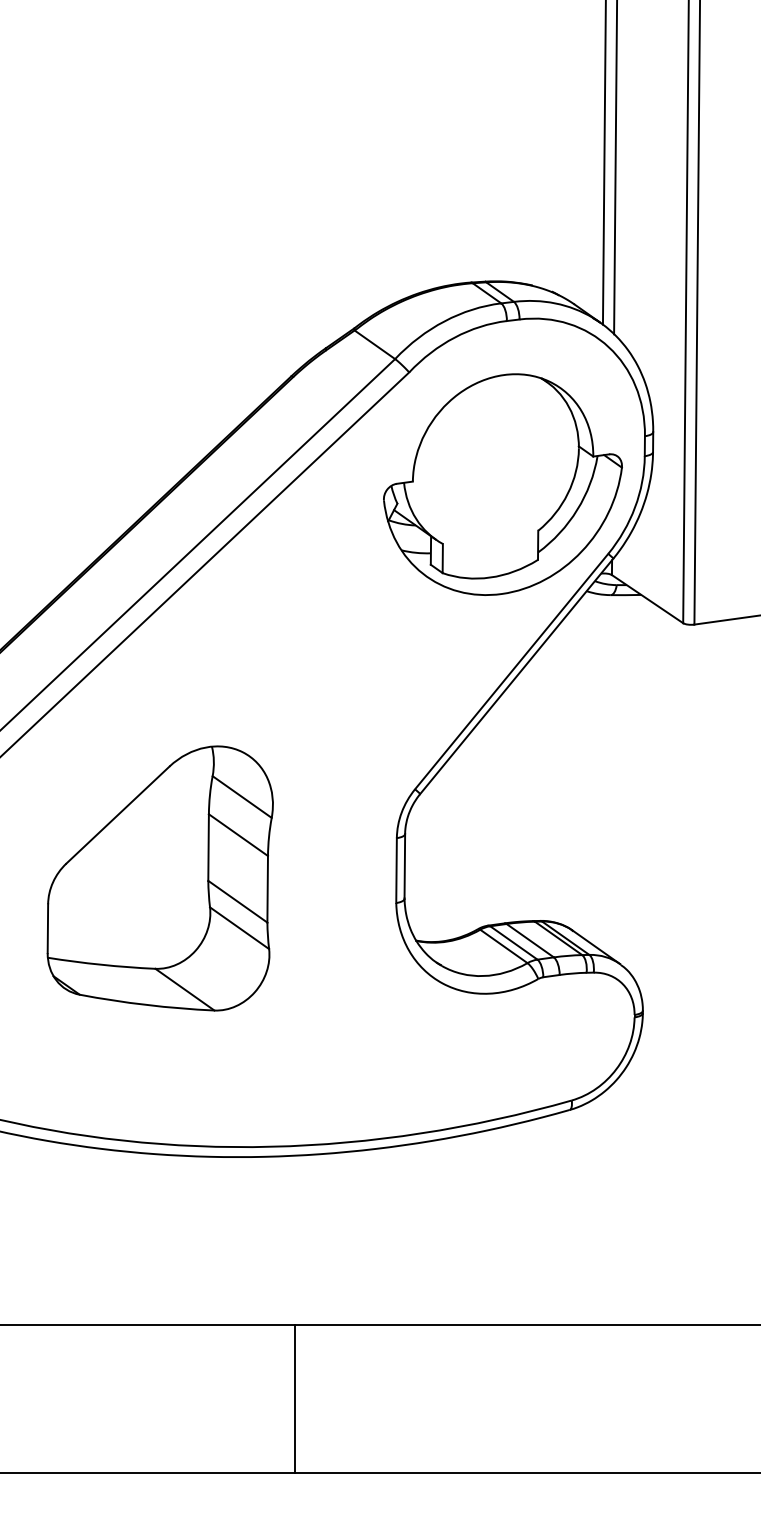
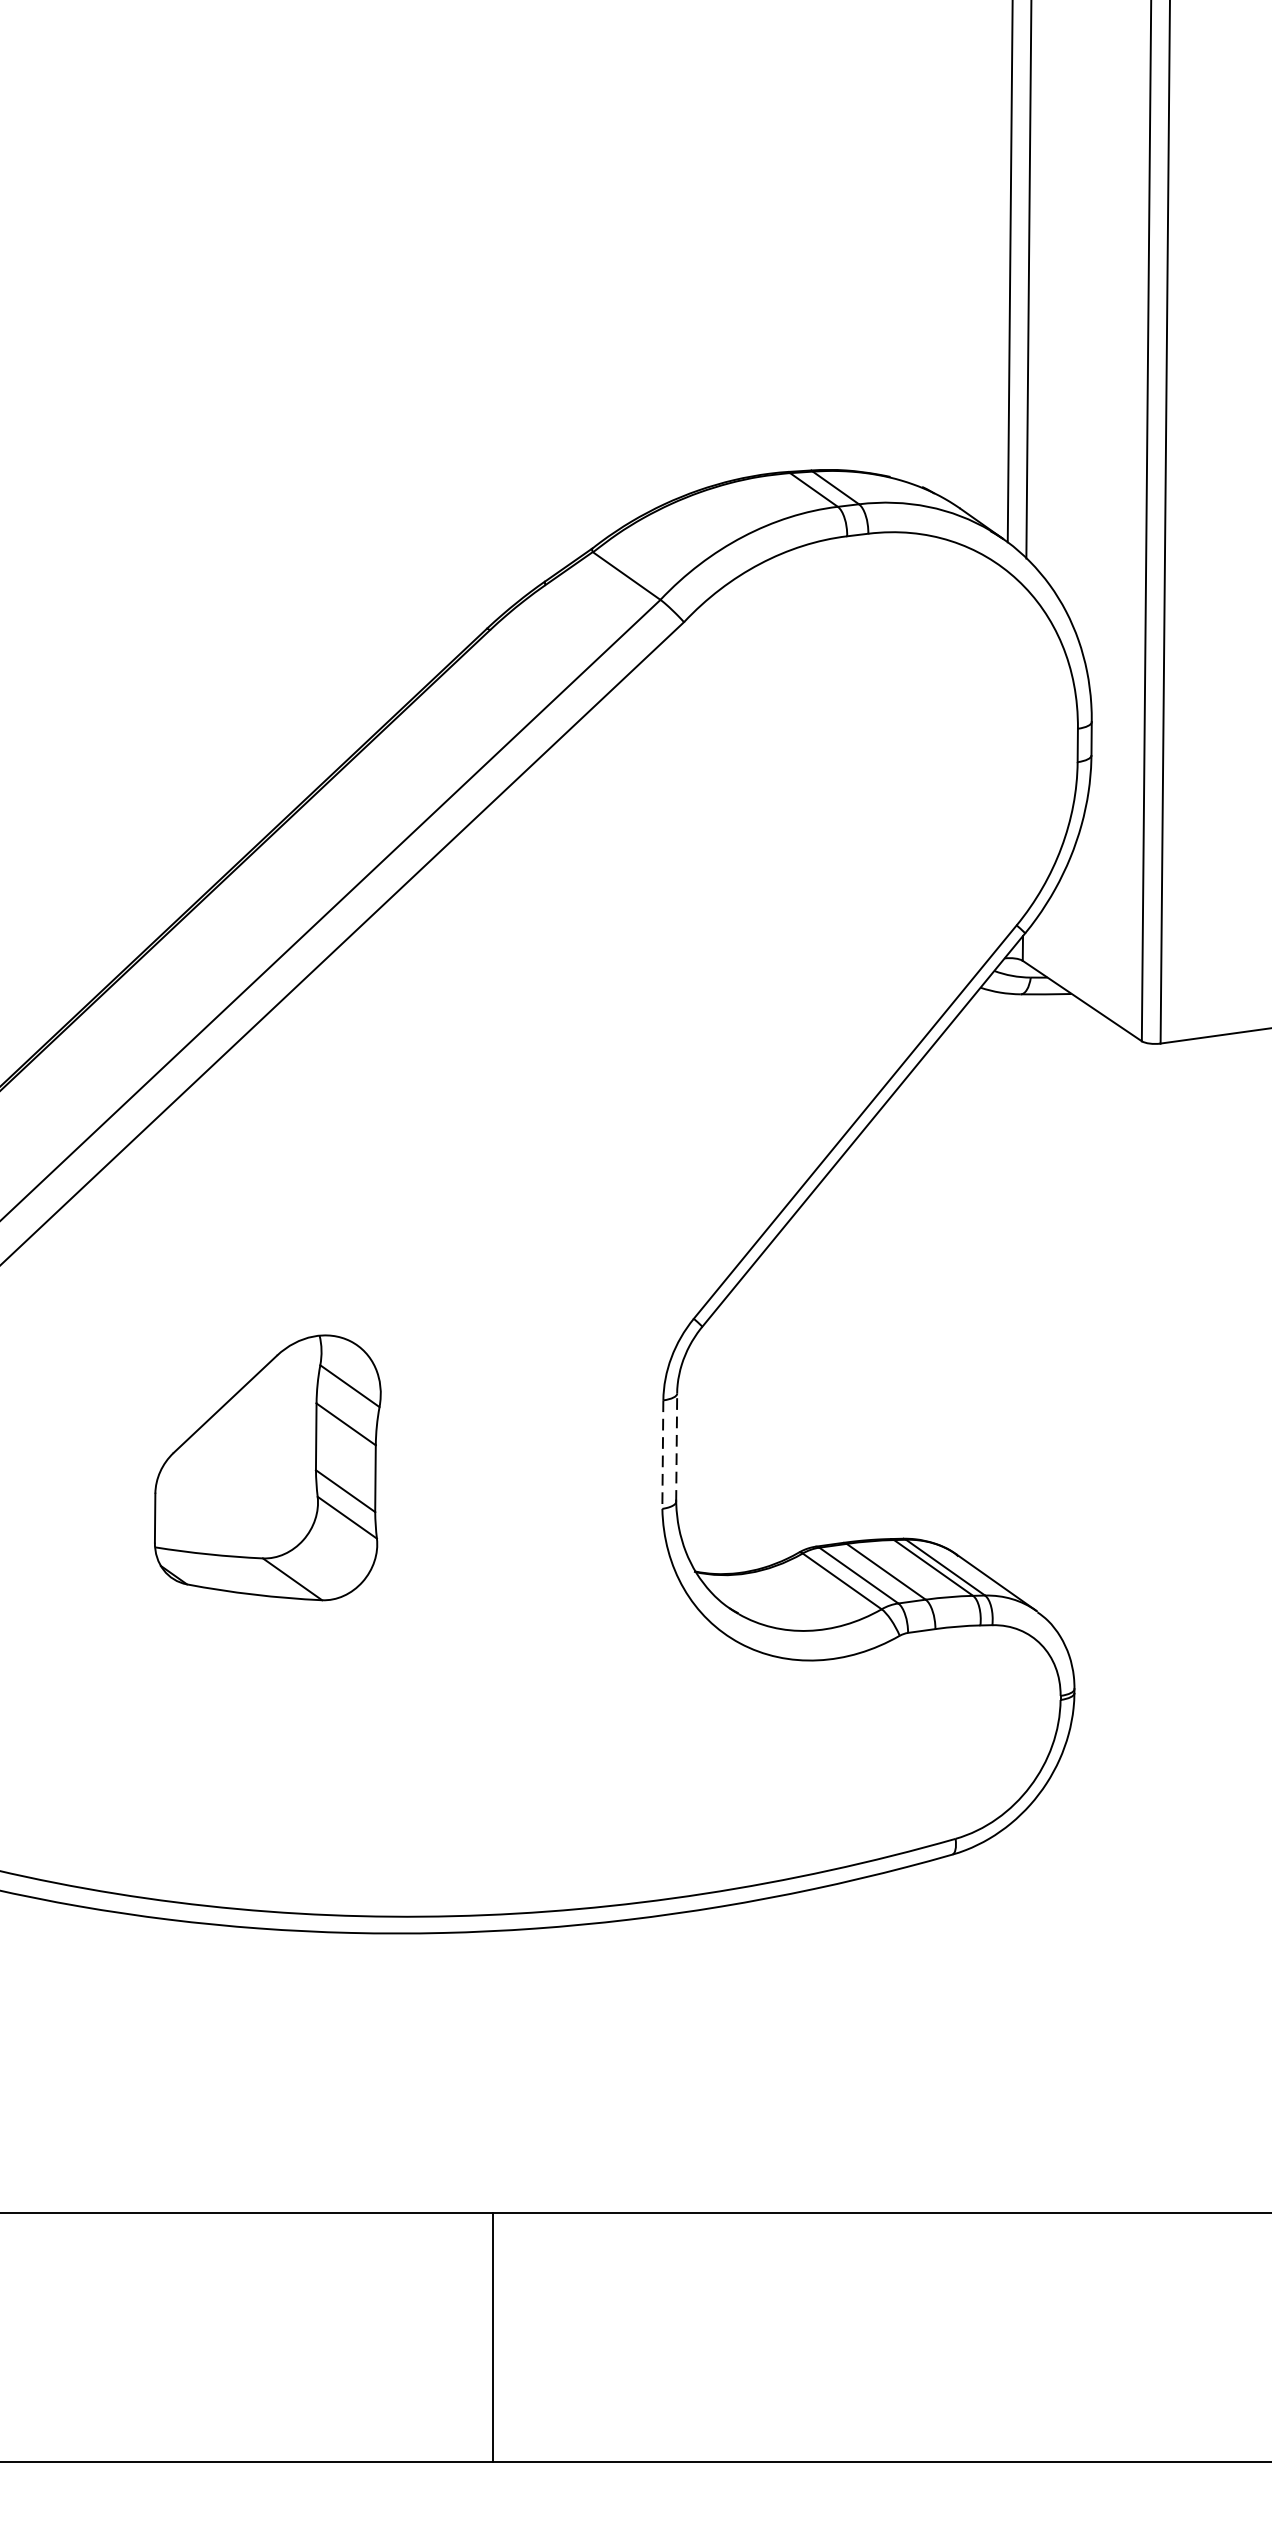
part: (502, 484) -> (839, 809), removed
line: (404, 865) -> (676, 1446), solid -> dashed
line: (396, 871) -> (662, 1456), solid -> dashed
part: (159, 878) -> (266, 1467), size x0.6

